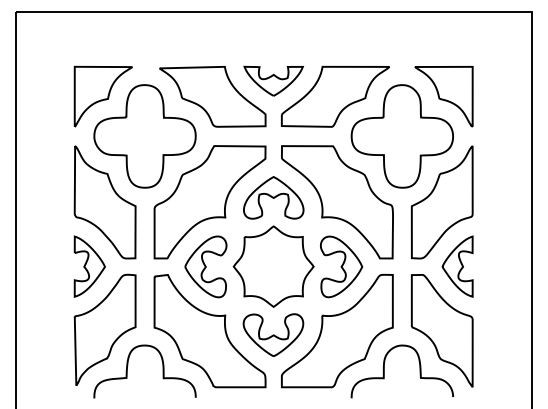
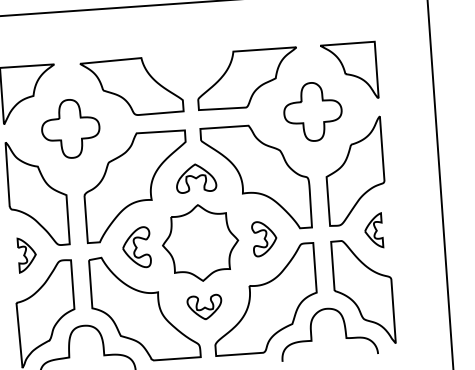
part: (273, 80) -> (188, 67), removed
part: (144, 136) -> (70, 128), size x0.6
part: (401, 136) -> (312, 112), size x0.6
part: (273, 197) -> (195, 177), size x0.7
part: (89, 266) -> (27, 254), size x0.6
part: (205, 266) -> (136, 247), size x0.7
part: (341, 266) -> (264, 238), size x0.6
part: (457, 266) -> (373, 230), size x0.6
part: (273, 334) -> (204, 306), size x0.6

